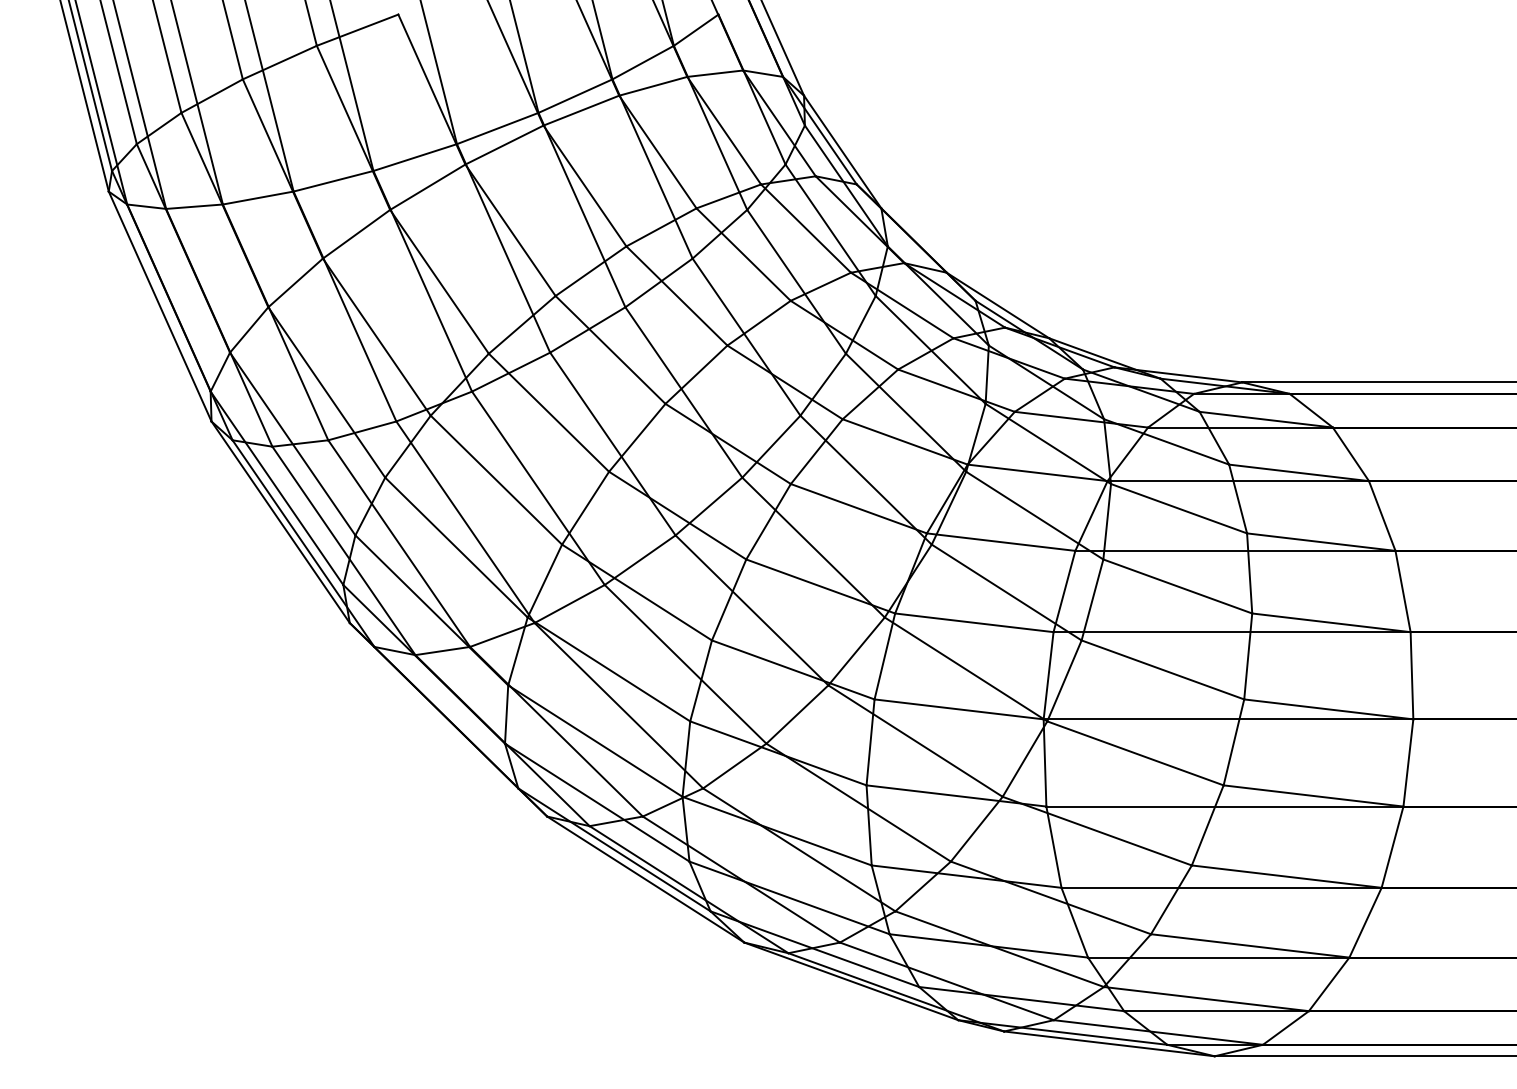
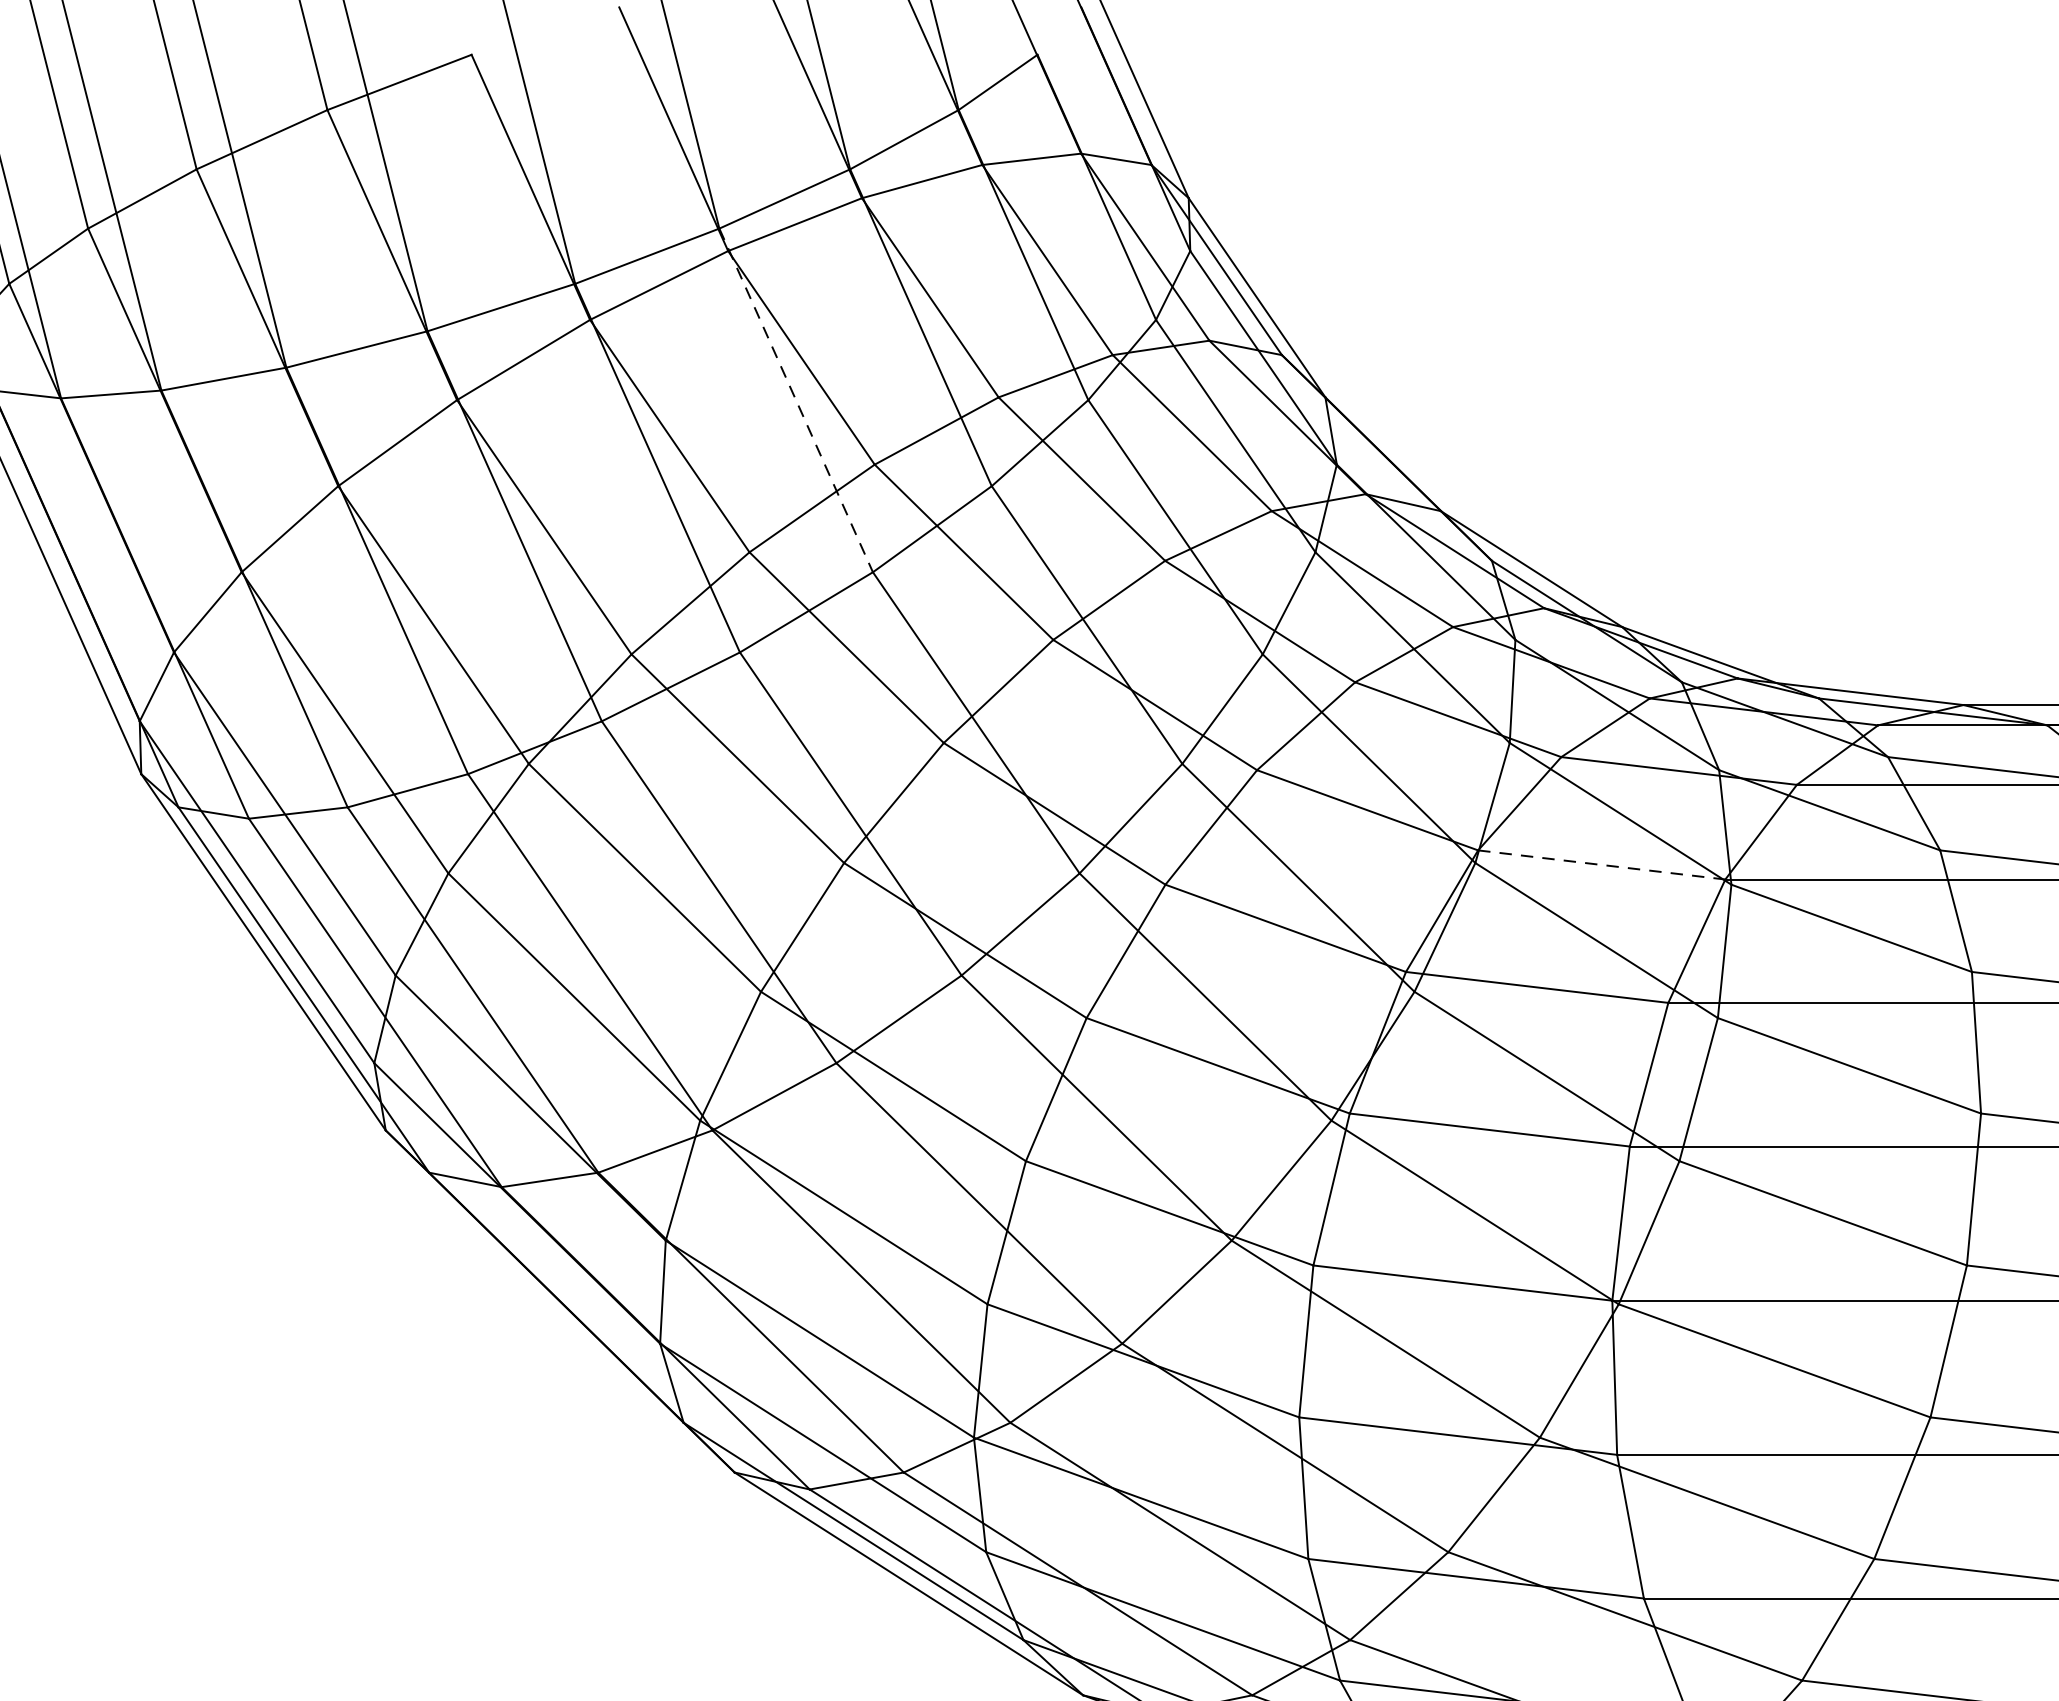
line: (582, 210) -> (797, 401), solid -> dashed
line: (1038, 472) -> (1603, 864), solid -> dashed

